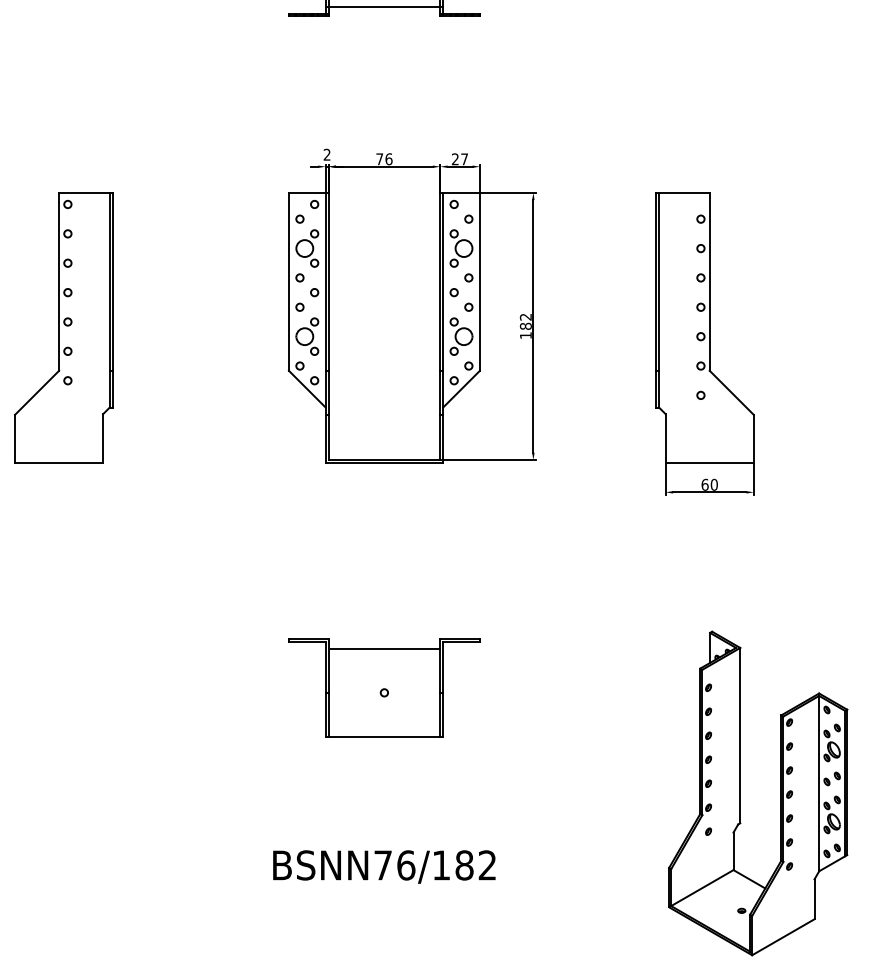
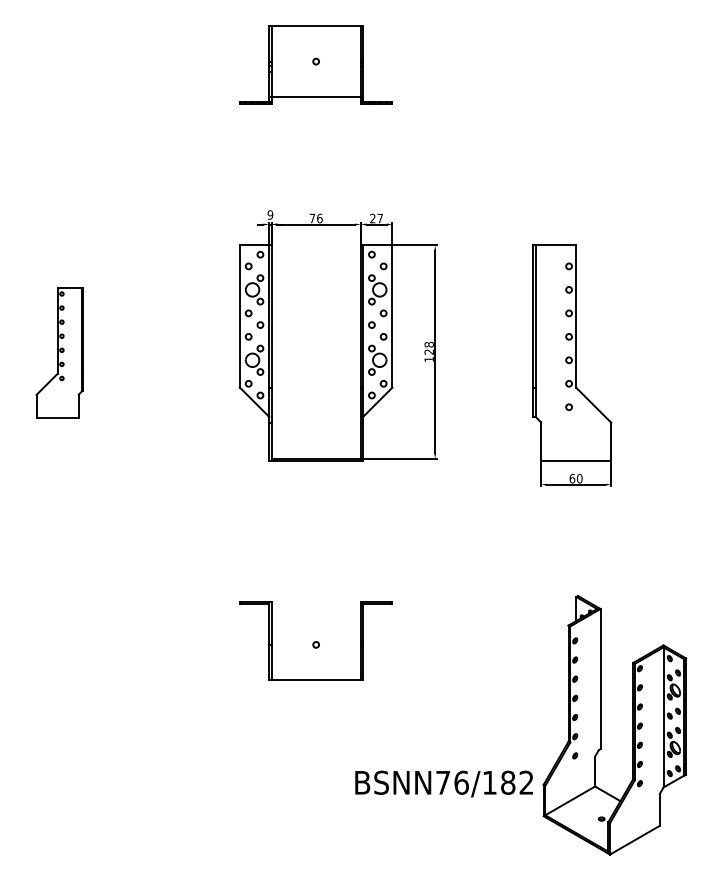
text: (327, 154) -> (270, 214), 2 -> 9
text: (524, 320) -> (428, 347), 182 -> 128
part: (63, 326) -> (59, 352), size x0.6
line: (383, 648) -> (315, 609), removed
text: (383, 866) -> (443, 783), moved

